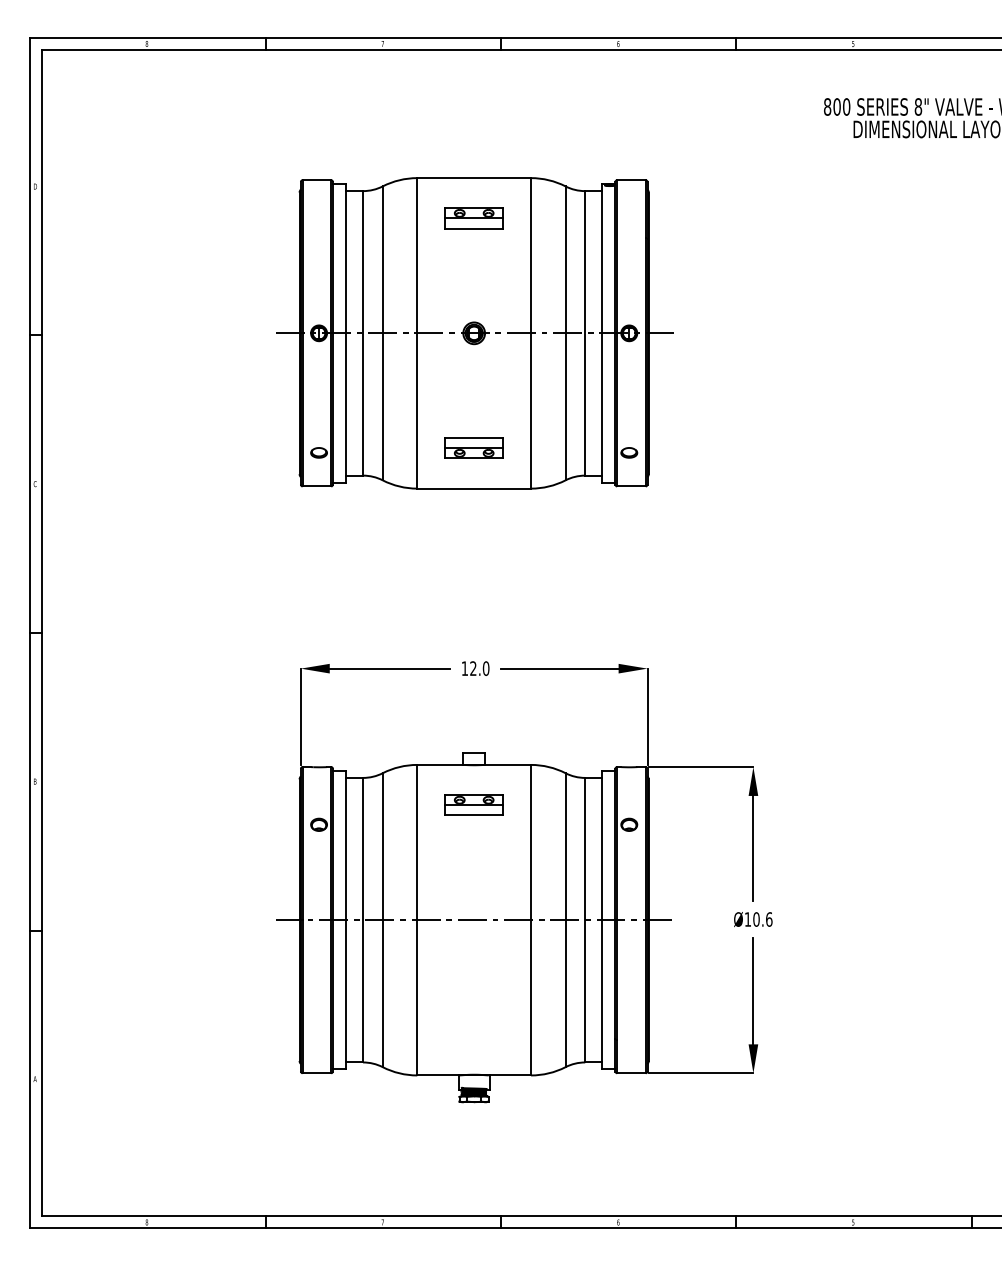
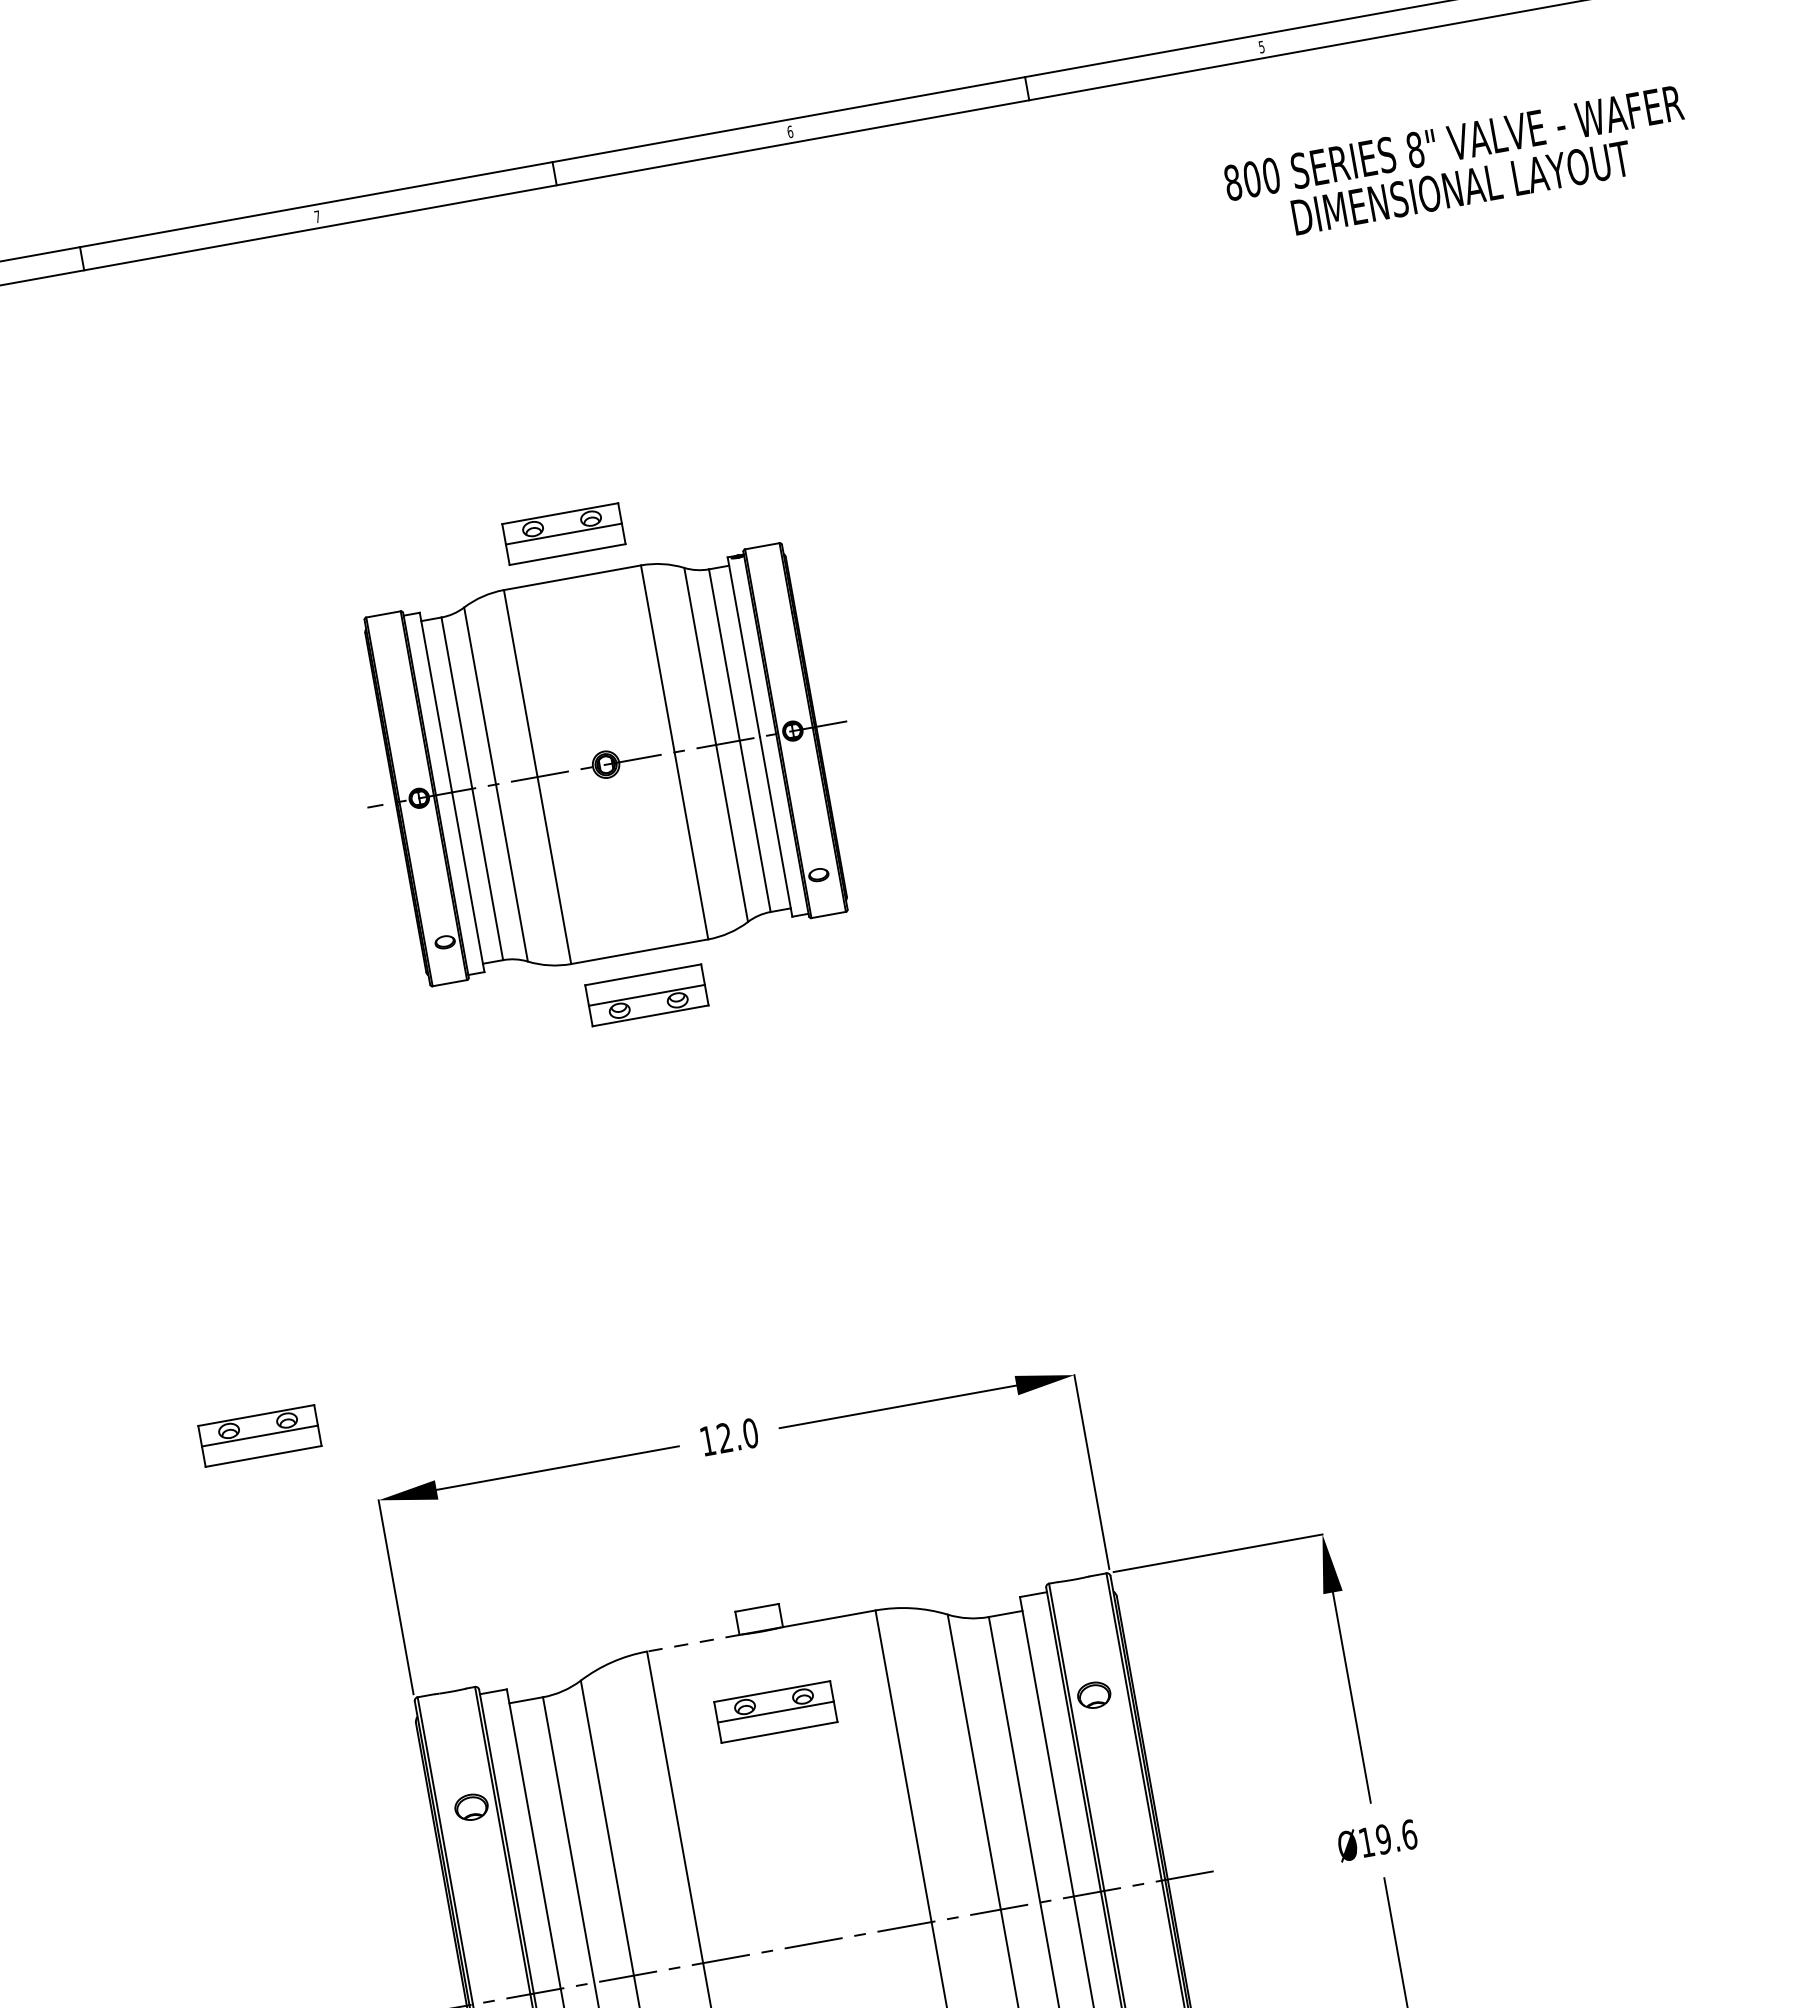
part: (474, 333) -> (606, 764), size x0.6
part: (248, 626) -> (258, 1434), added
line: (439, 764) -> (691, 1642), solid -> dashed
text: (756, 919) -> (1383, 1839), Ø10.6 -> Ø19.6

